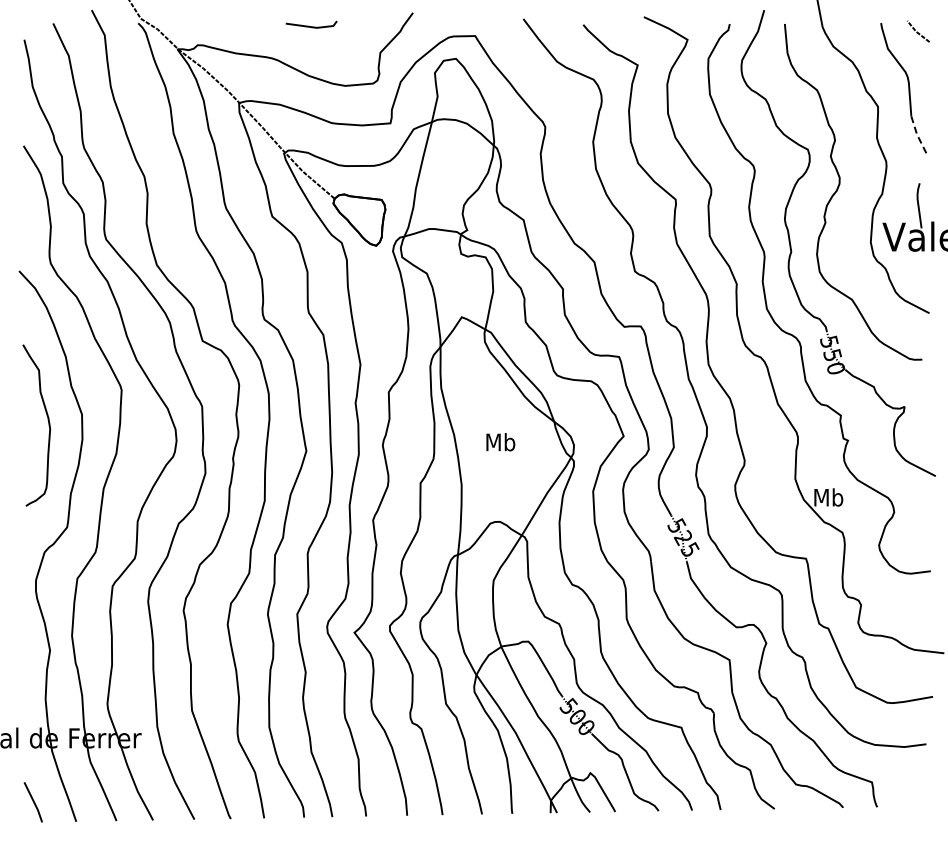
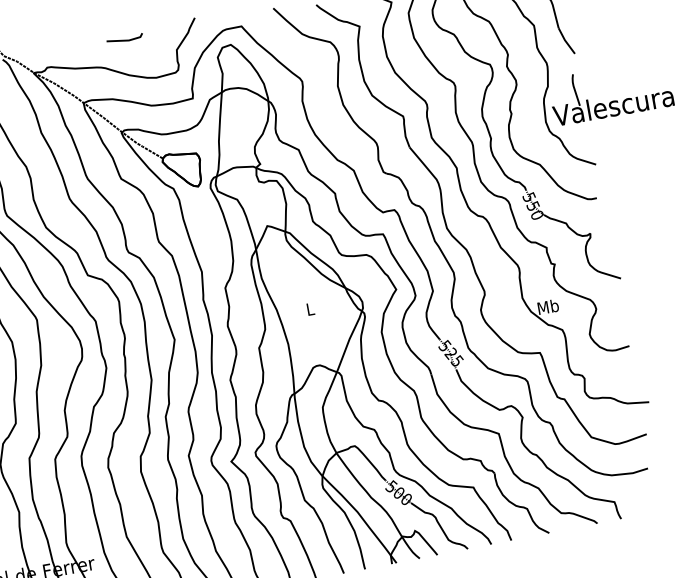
line: (917, 136) -> (565, 41), dashed -> solid
text: (500, 442) -> (310, 309), Mb -> L

